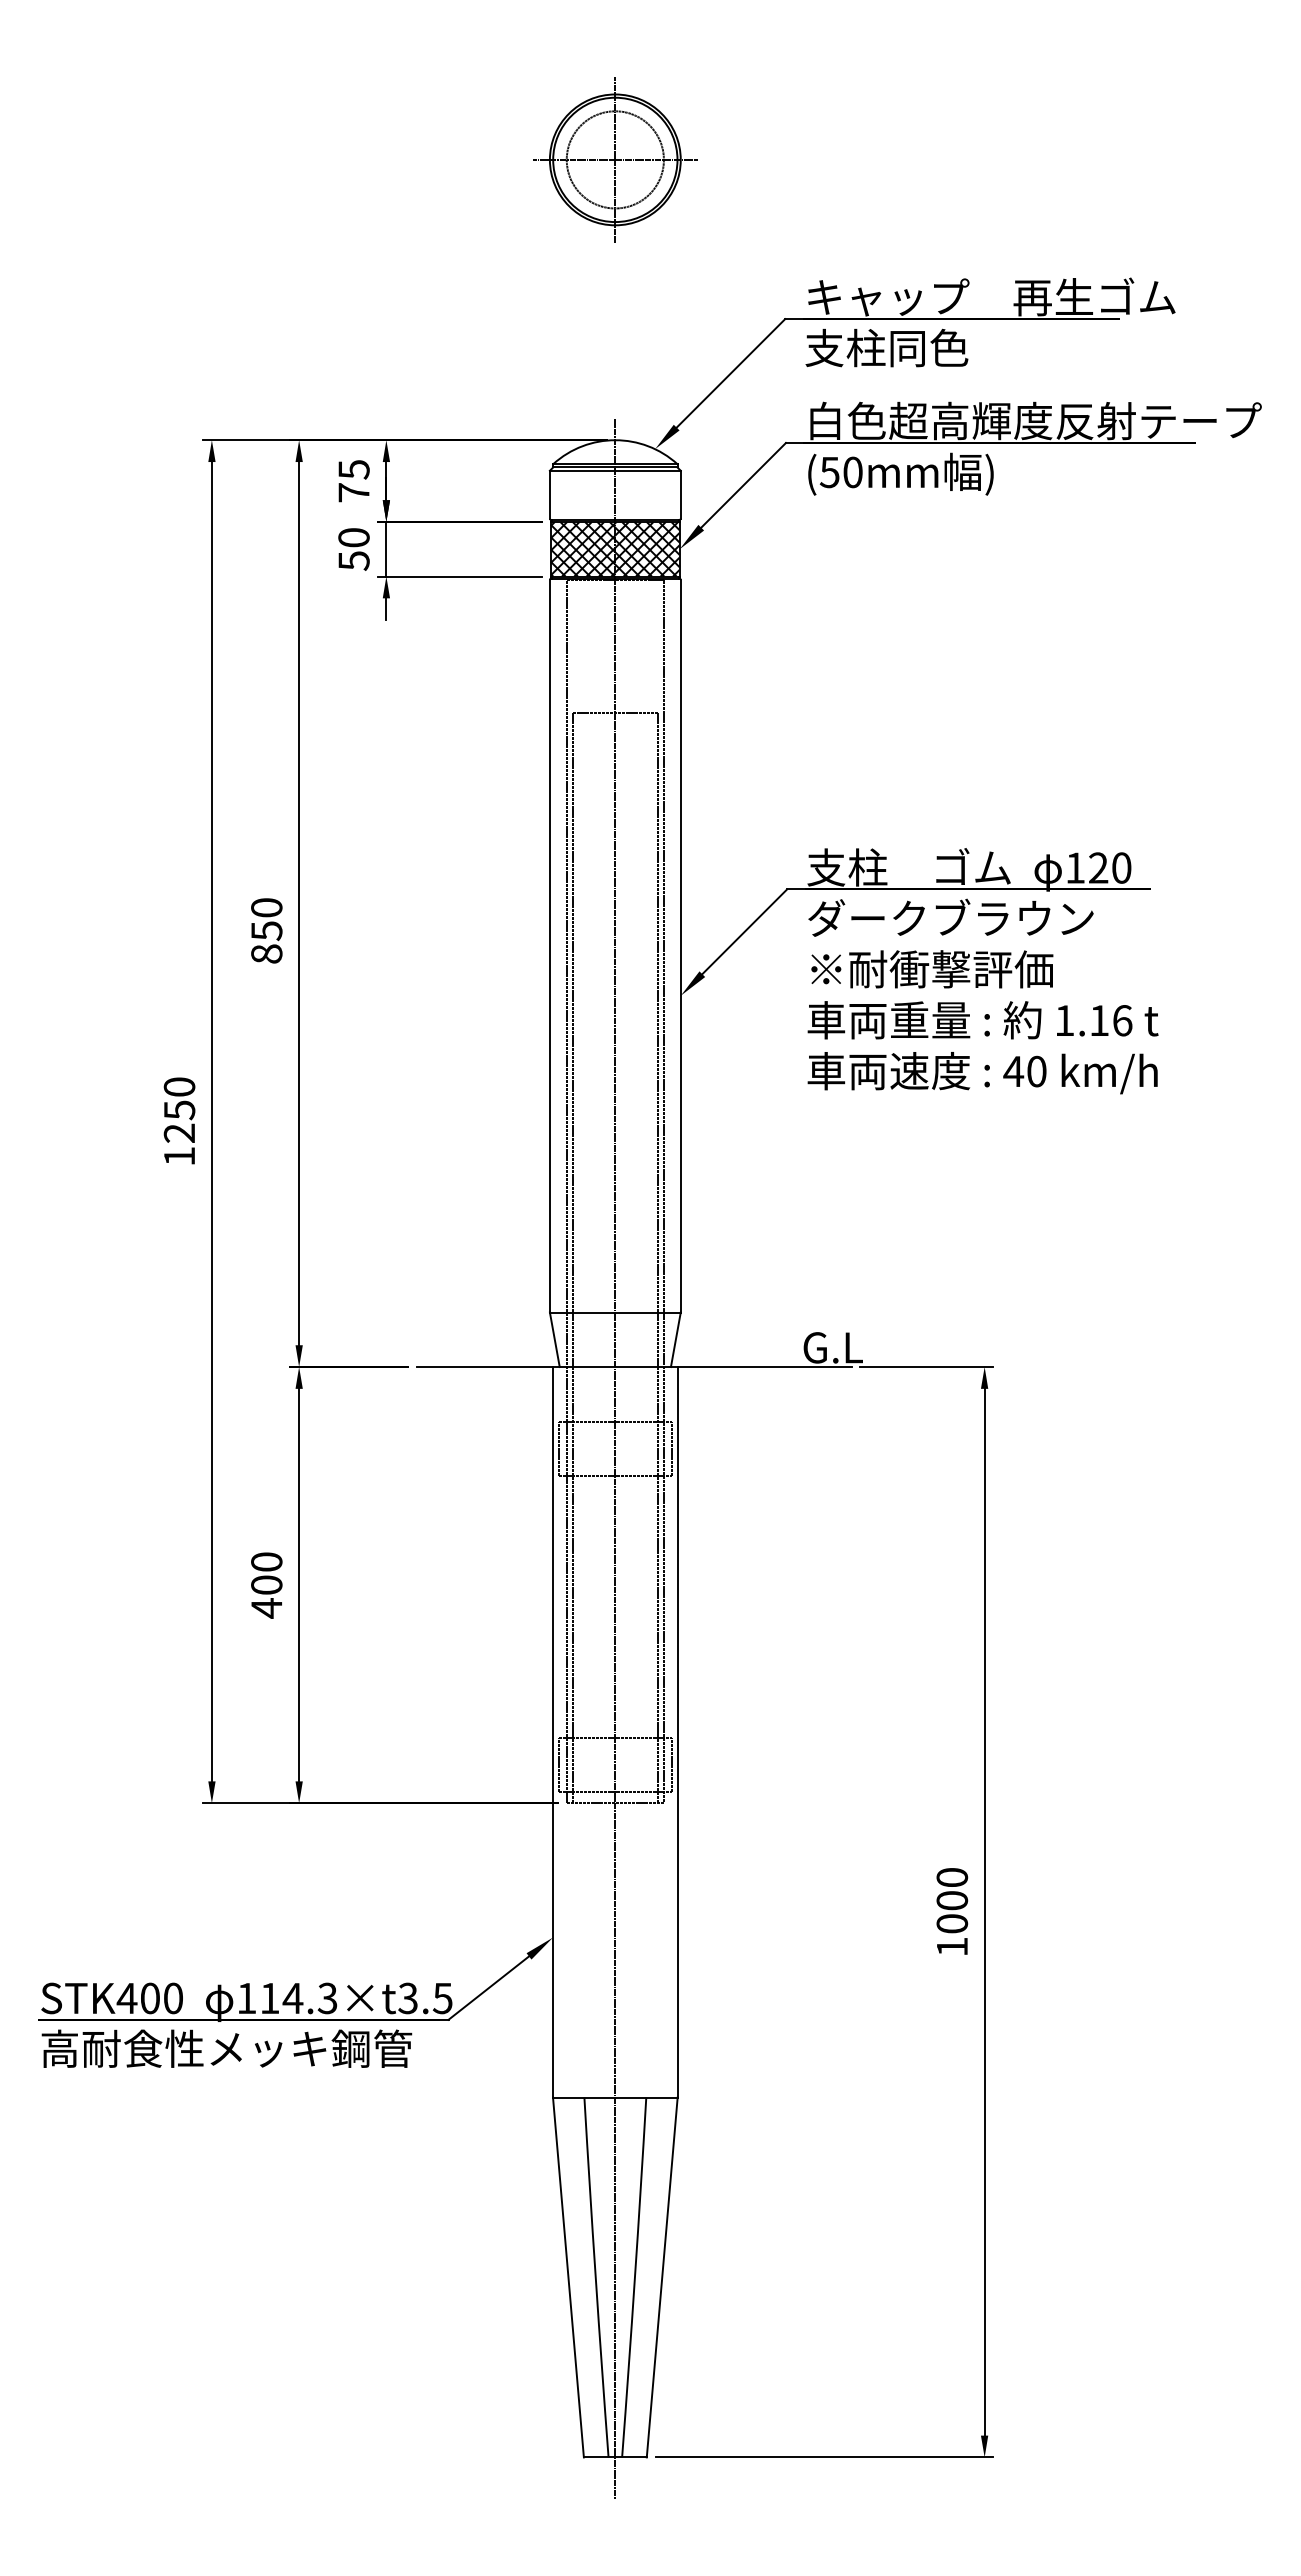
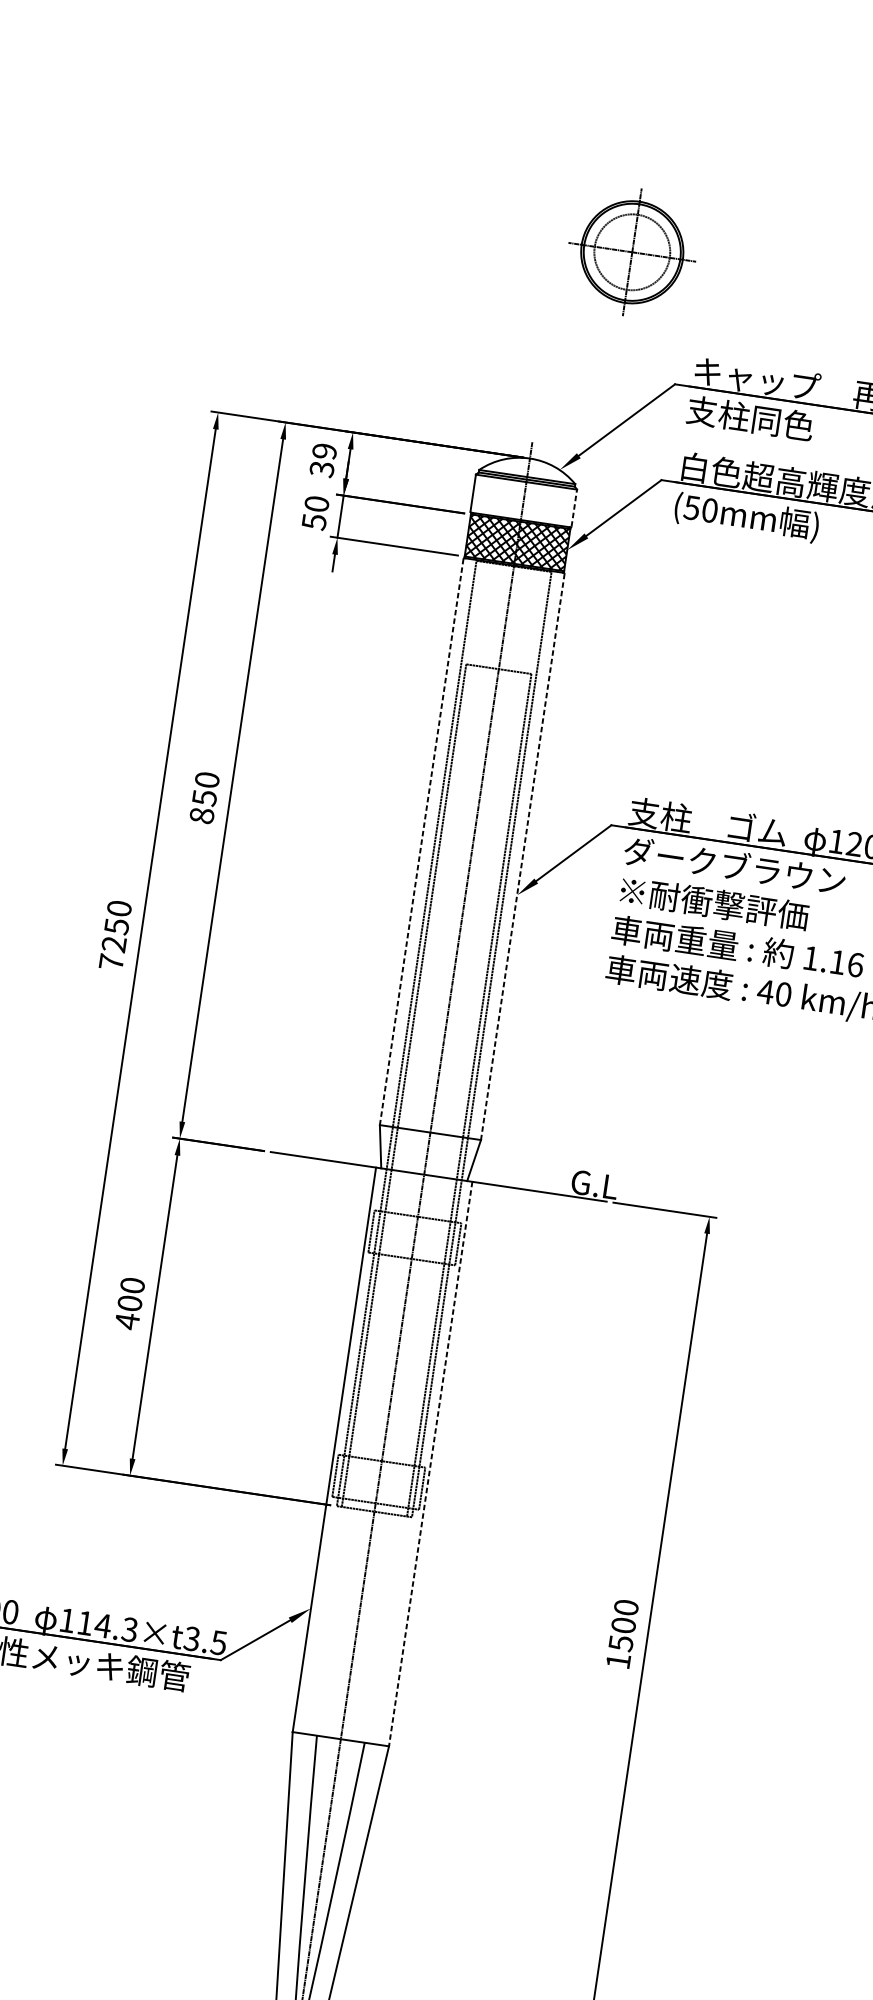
part: (615, 159) -> (632, 252), moved
text: (353, 481) -> (322, 460), 75 -> 39
line: (680, 494) -> (574, 507), solid -> dashed
line: (549, 946) -> (421, 842), solid -> dashed
line: (680, 946) -> (522, 857), solid -> dashed
text: (179, 1155) -> (111, 961), 1250 -> 7250
line: (677, 1732) -> (430, 1464), solid -> dashed
text: (952, 1923) -> (621, 1643), 1000 -> 1500

